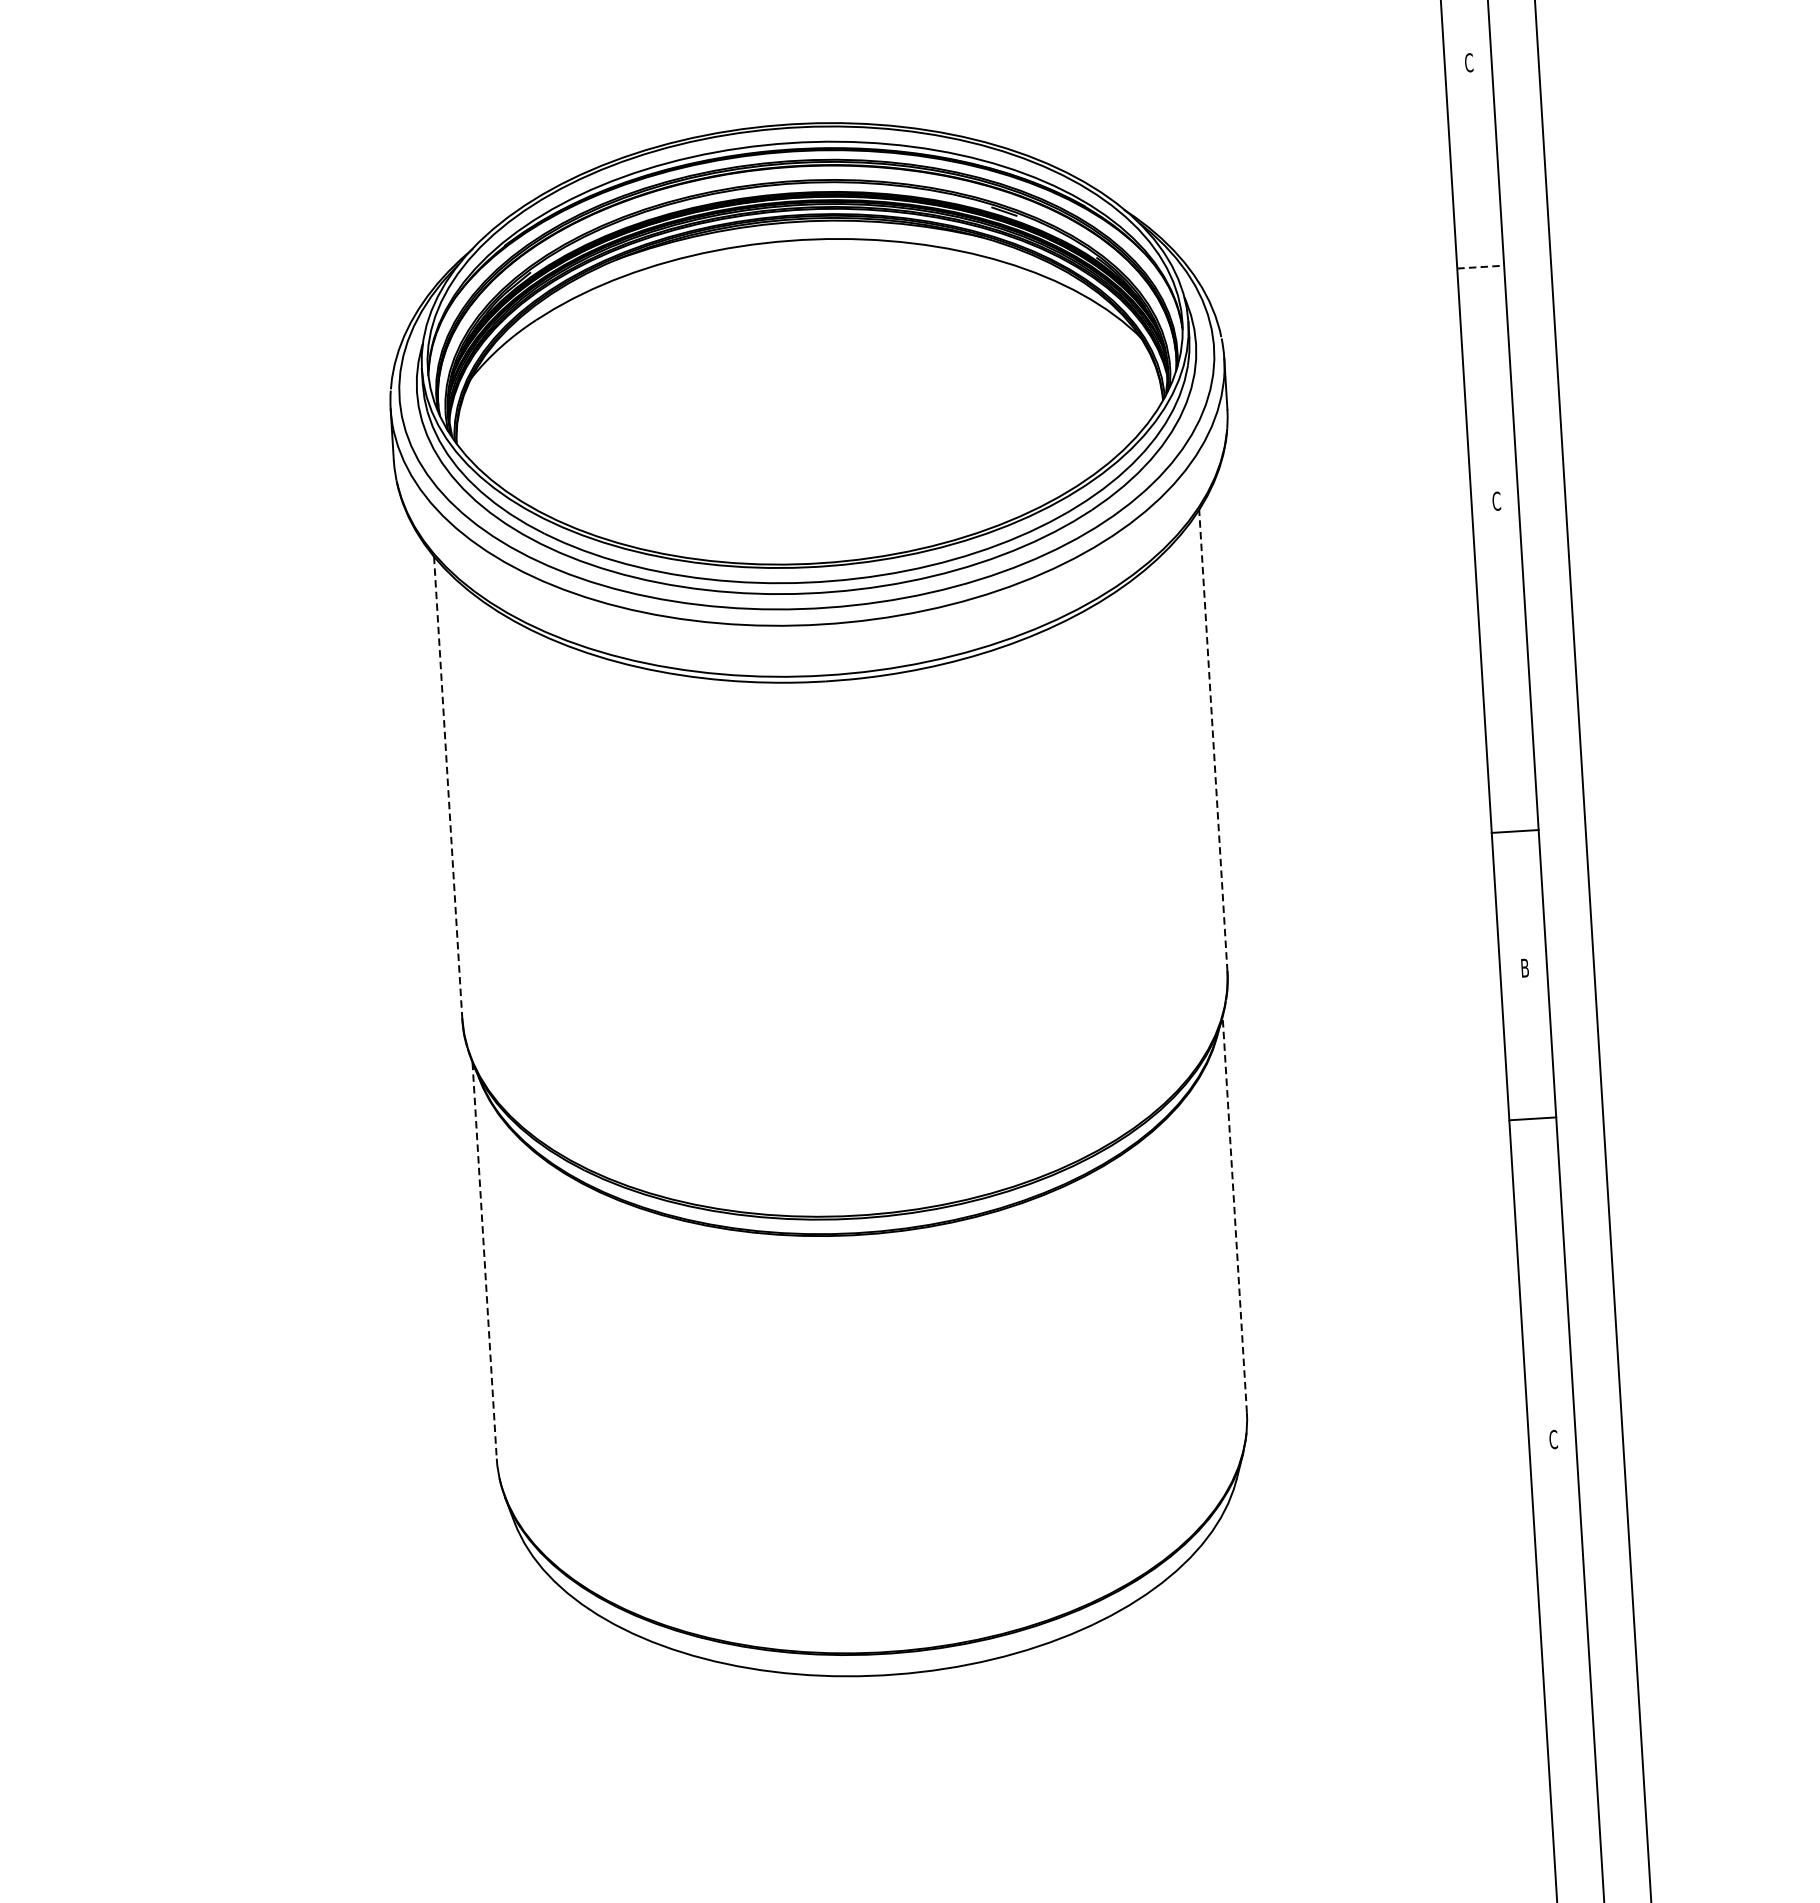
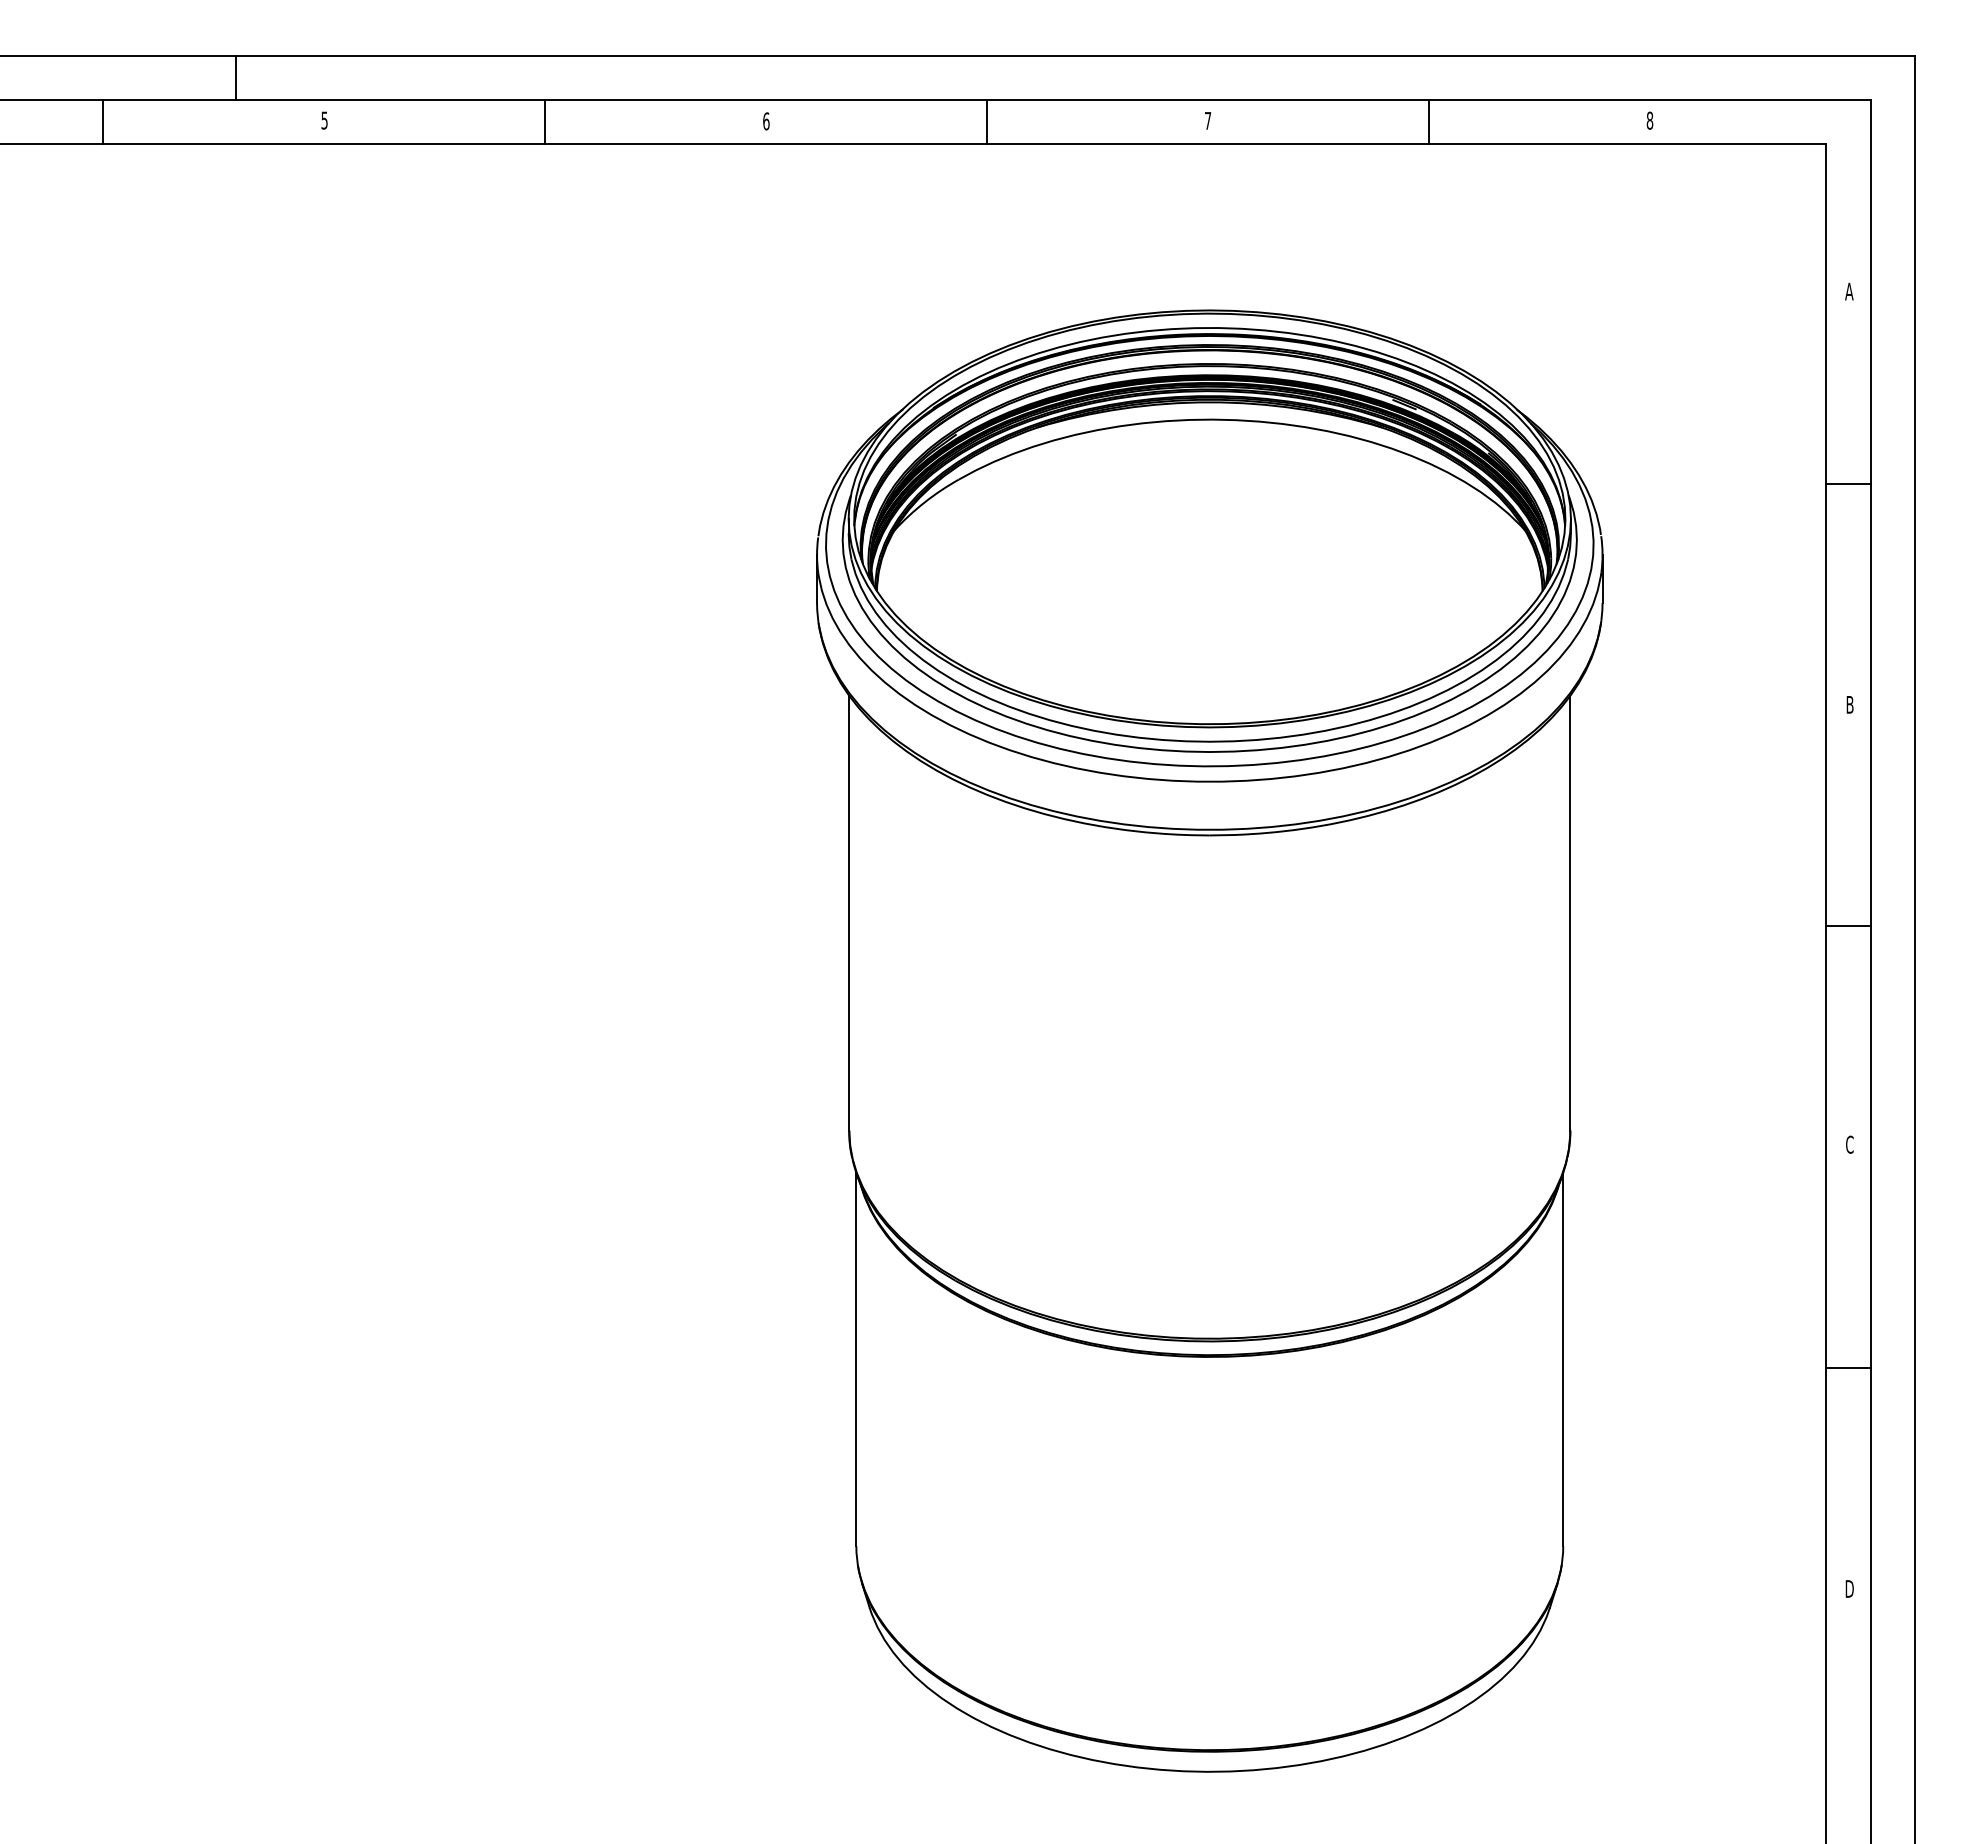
text: (1469, 62) -> (1849, 291), C -> A
line: (1481, 267) -> (1849, 484), dashed -> solid
text: (1496, 500) -> (1849, 704), C -> B
line: (1213, 739) -> (1570, 912), dashed -> solid
line: (448, 787) -> (849, 913), dashed -> solid
line: (1515, 831) -> (1848, 925), moved
text: (1524, 967) -> (1849, 1144), B -> C
line: (1532, 1118) -> (1848, 1367), moved
line: (1235, 1214) -> (1563, 1359), dashed -> solid
line: (484, 1260) -> (856, 1359), dashed -> solid
text: (1553, 1439) -> (1849, 1588), C -> D

